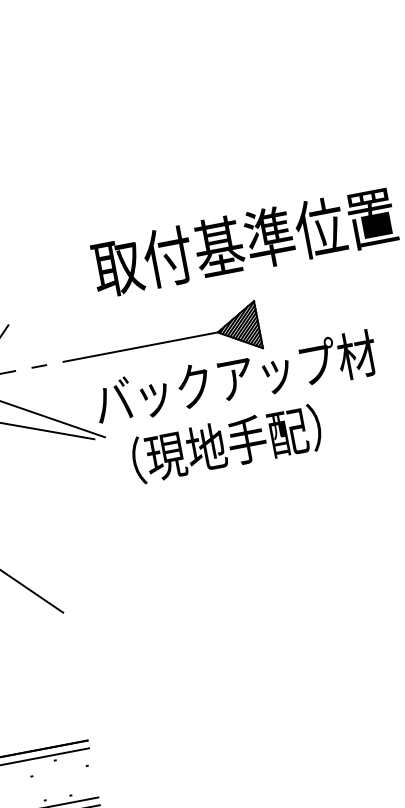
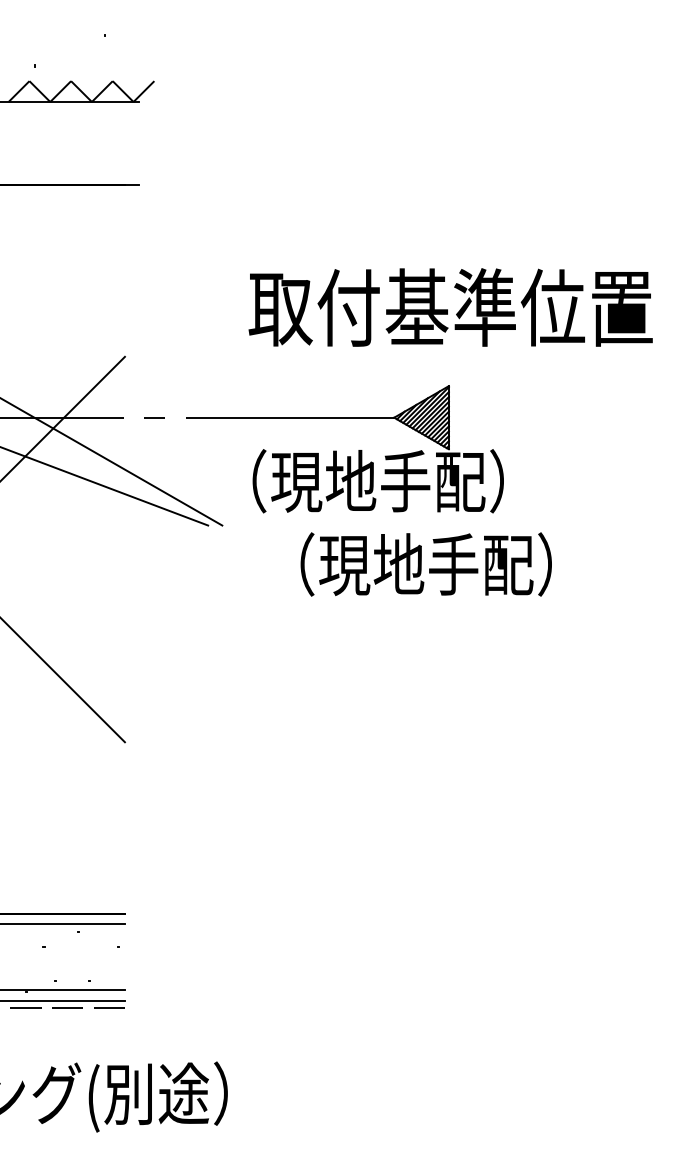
text: (235, 378) -> (406, 481), バックアップ材 -> （現地手配）
text: (226, 444) -> (425, 564), moved

